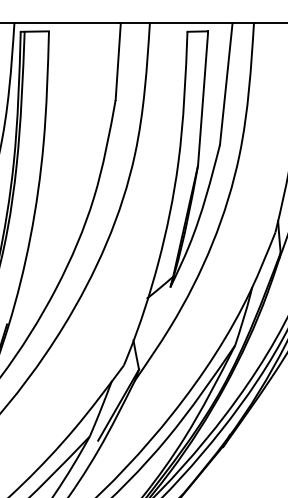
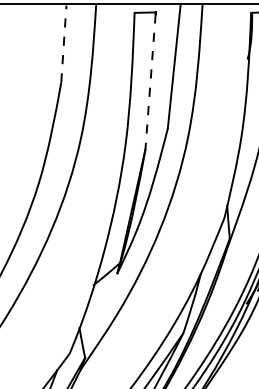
line: (118, 62) -> (64, 44), solid -> dashed
line: (203, 99) -> (151, 82), solid -> dashed

